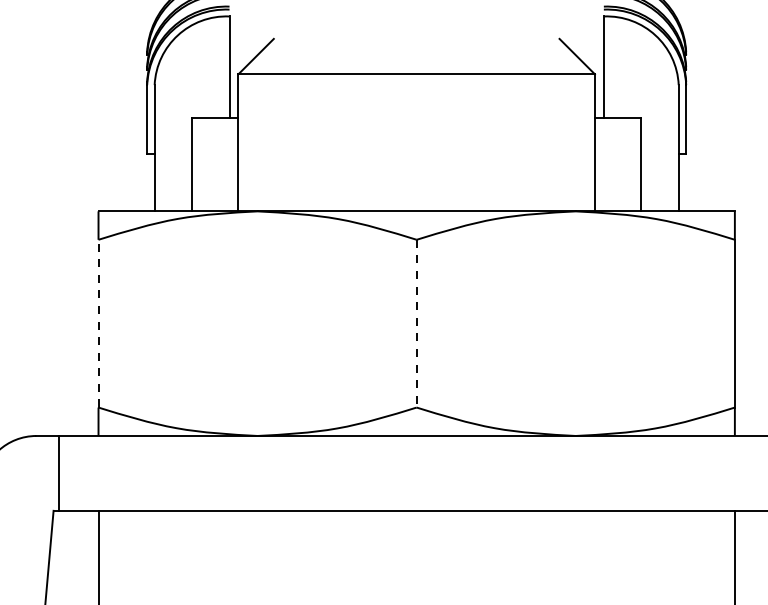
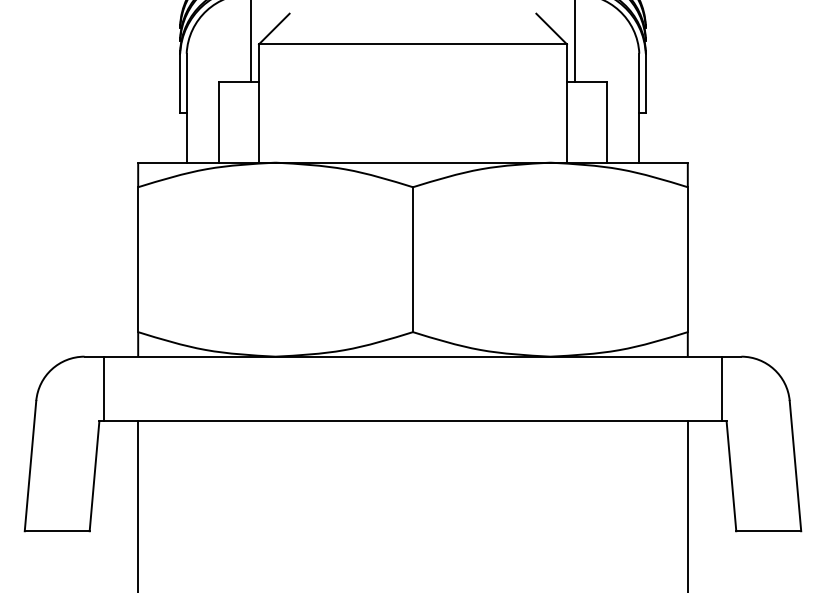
line: (98, 323) -> (138, 259), dashed -> solid
line: (417, 324) -> (413, 260), dashed -> solid

